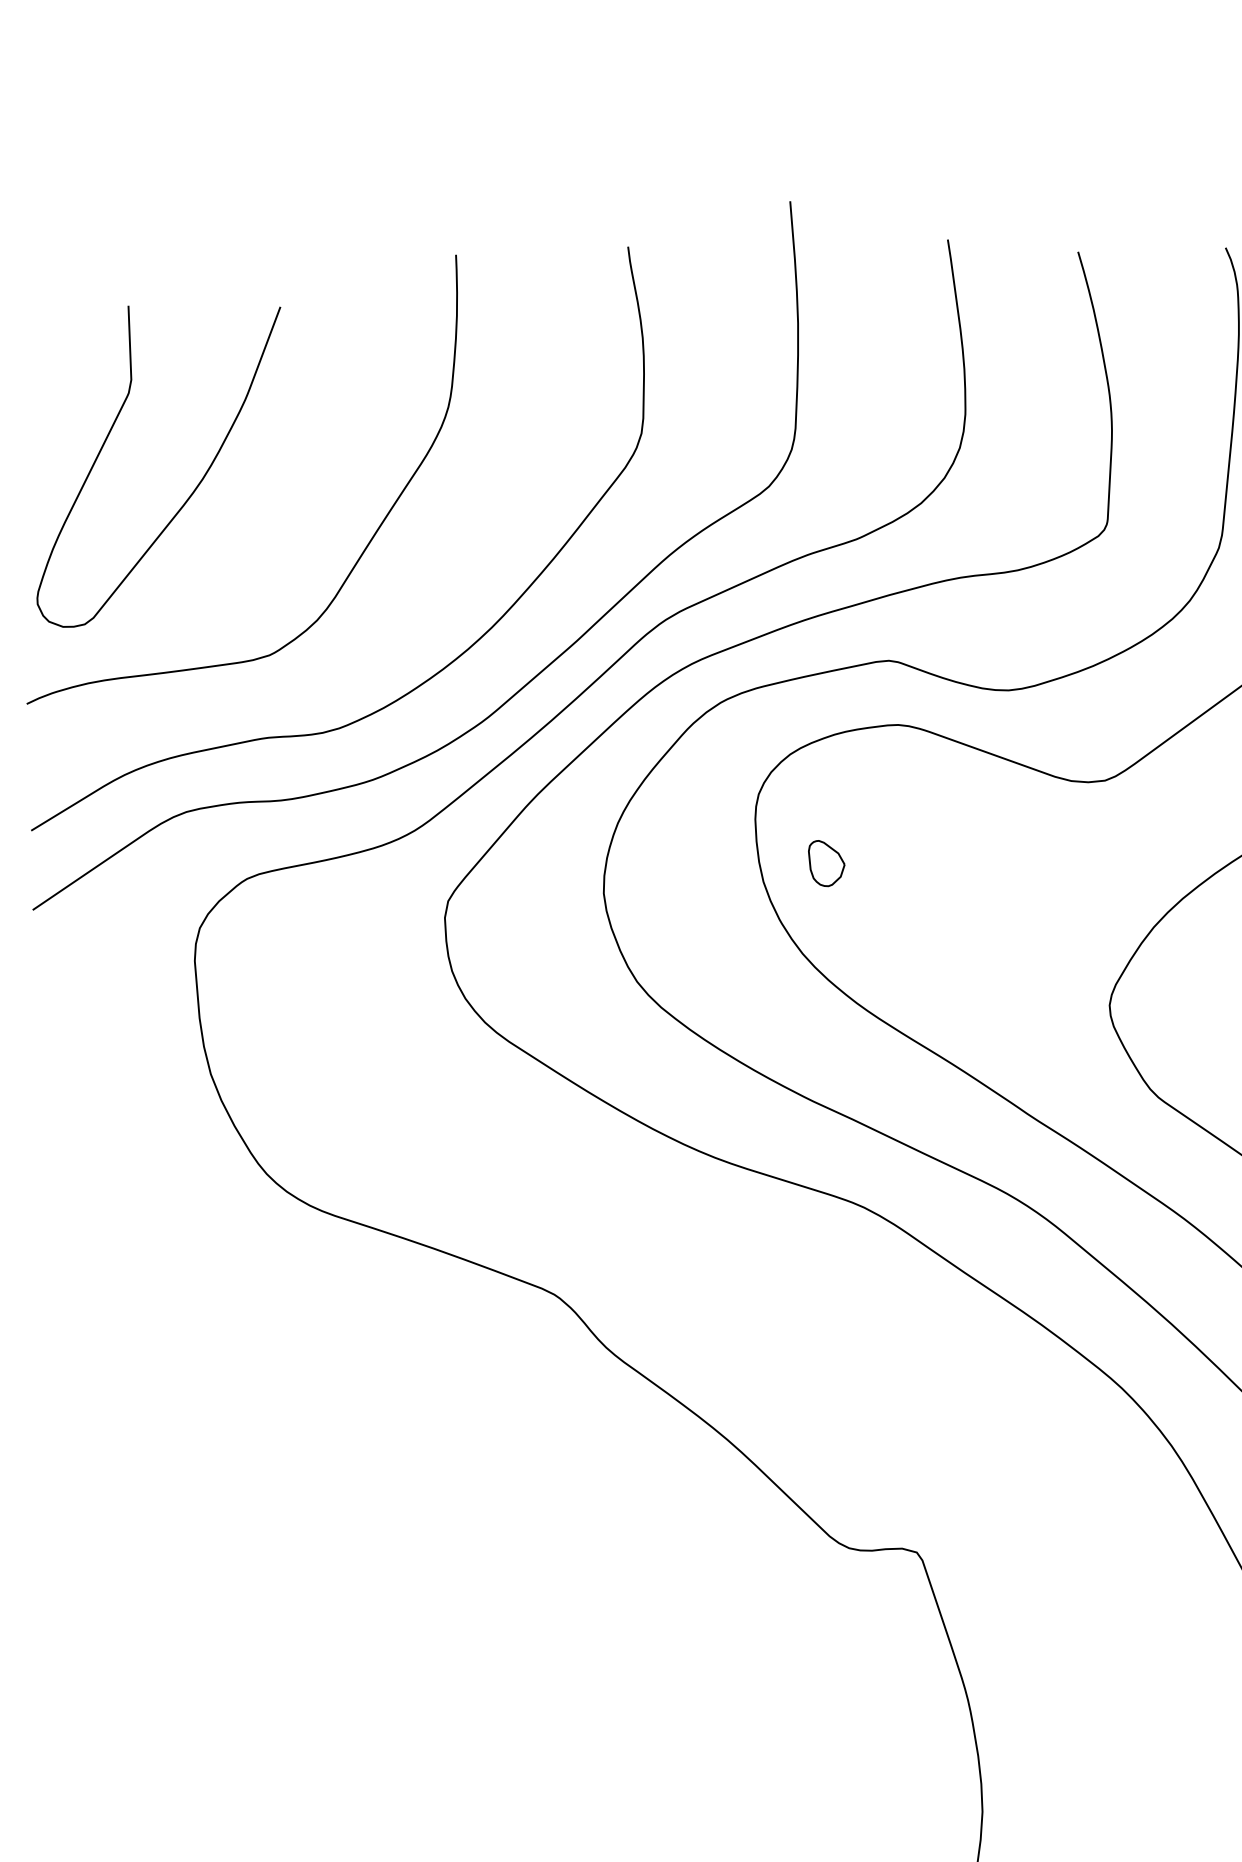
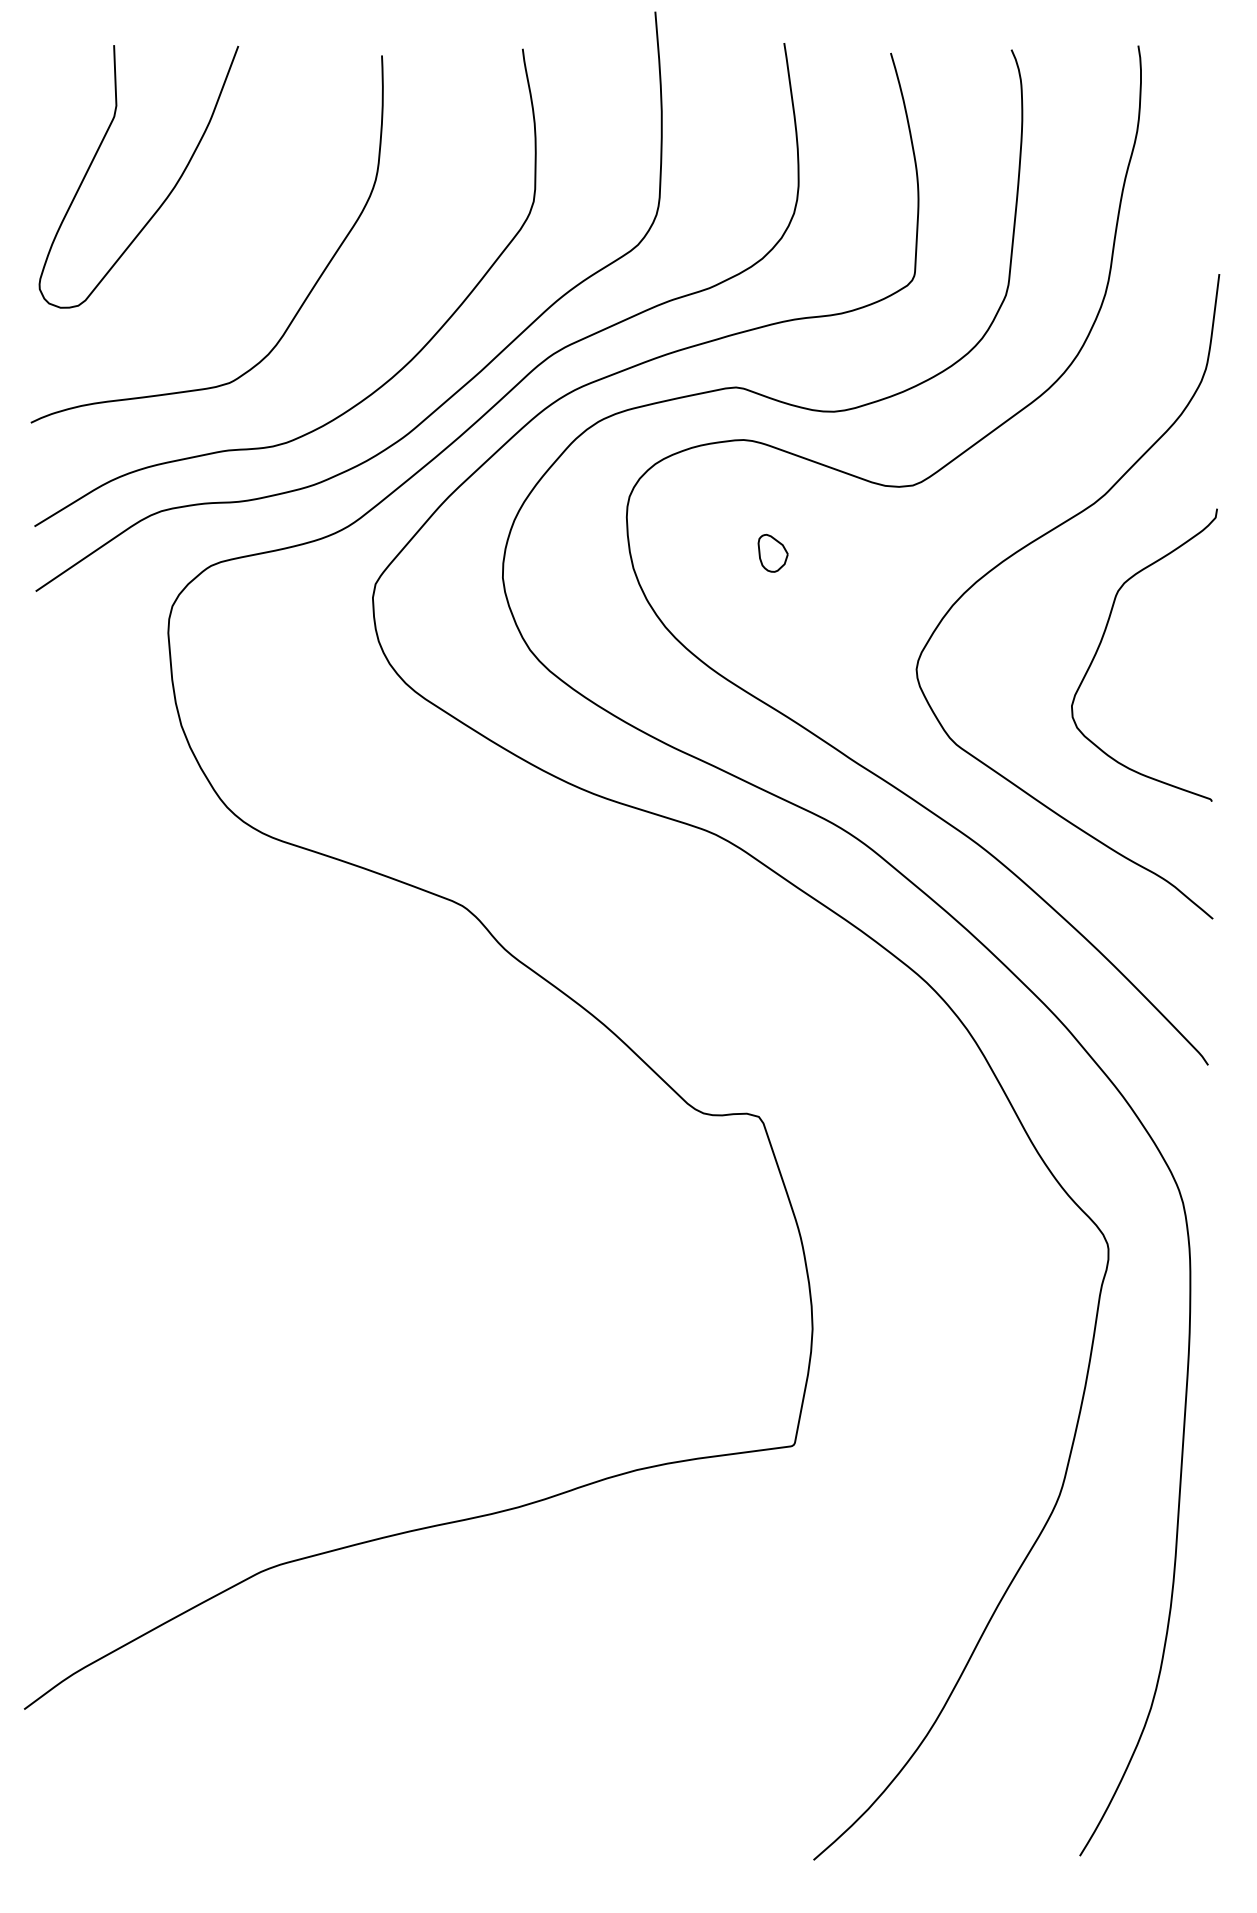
curve: (193, 489) -> (167, 195), moved
part: (825, 862) -> (772, 552), moved

